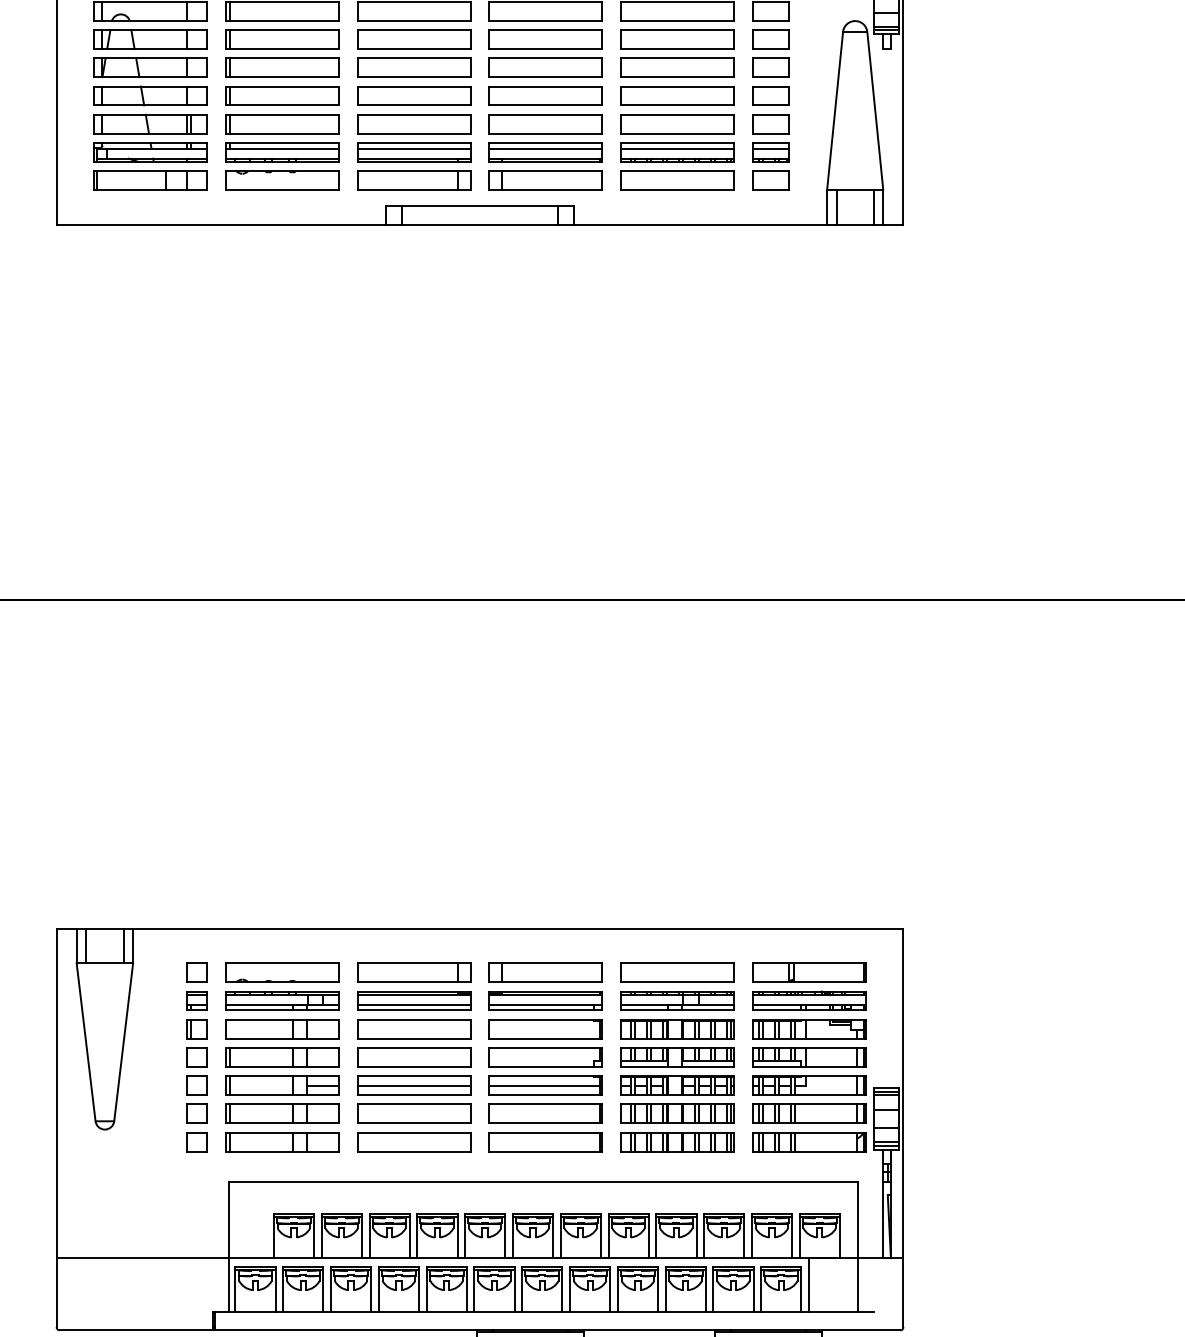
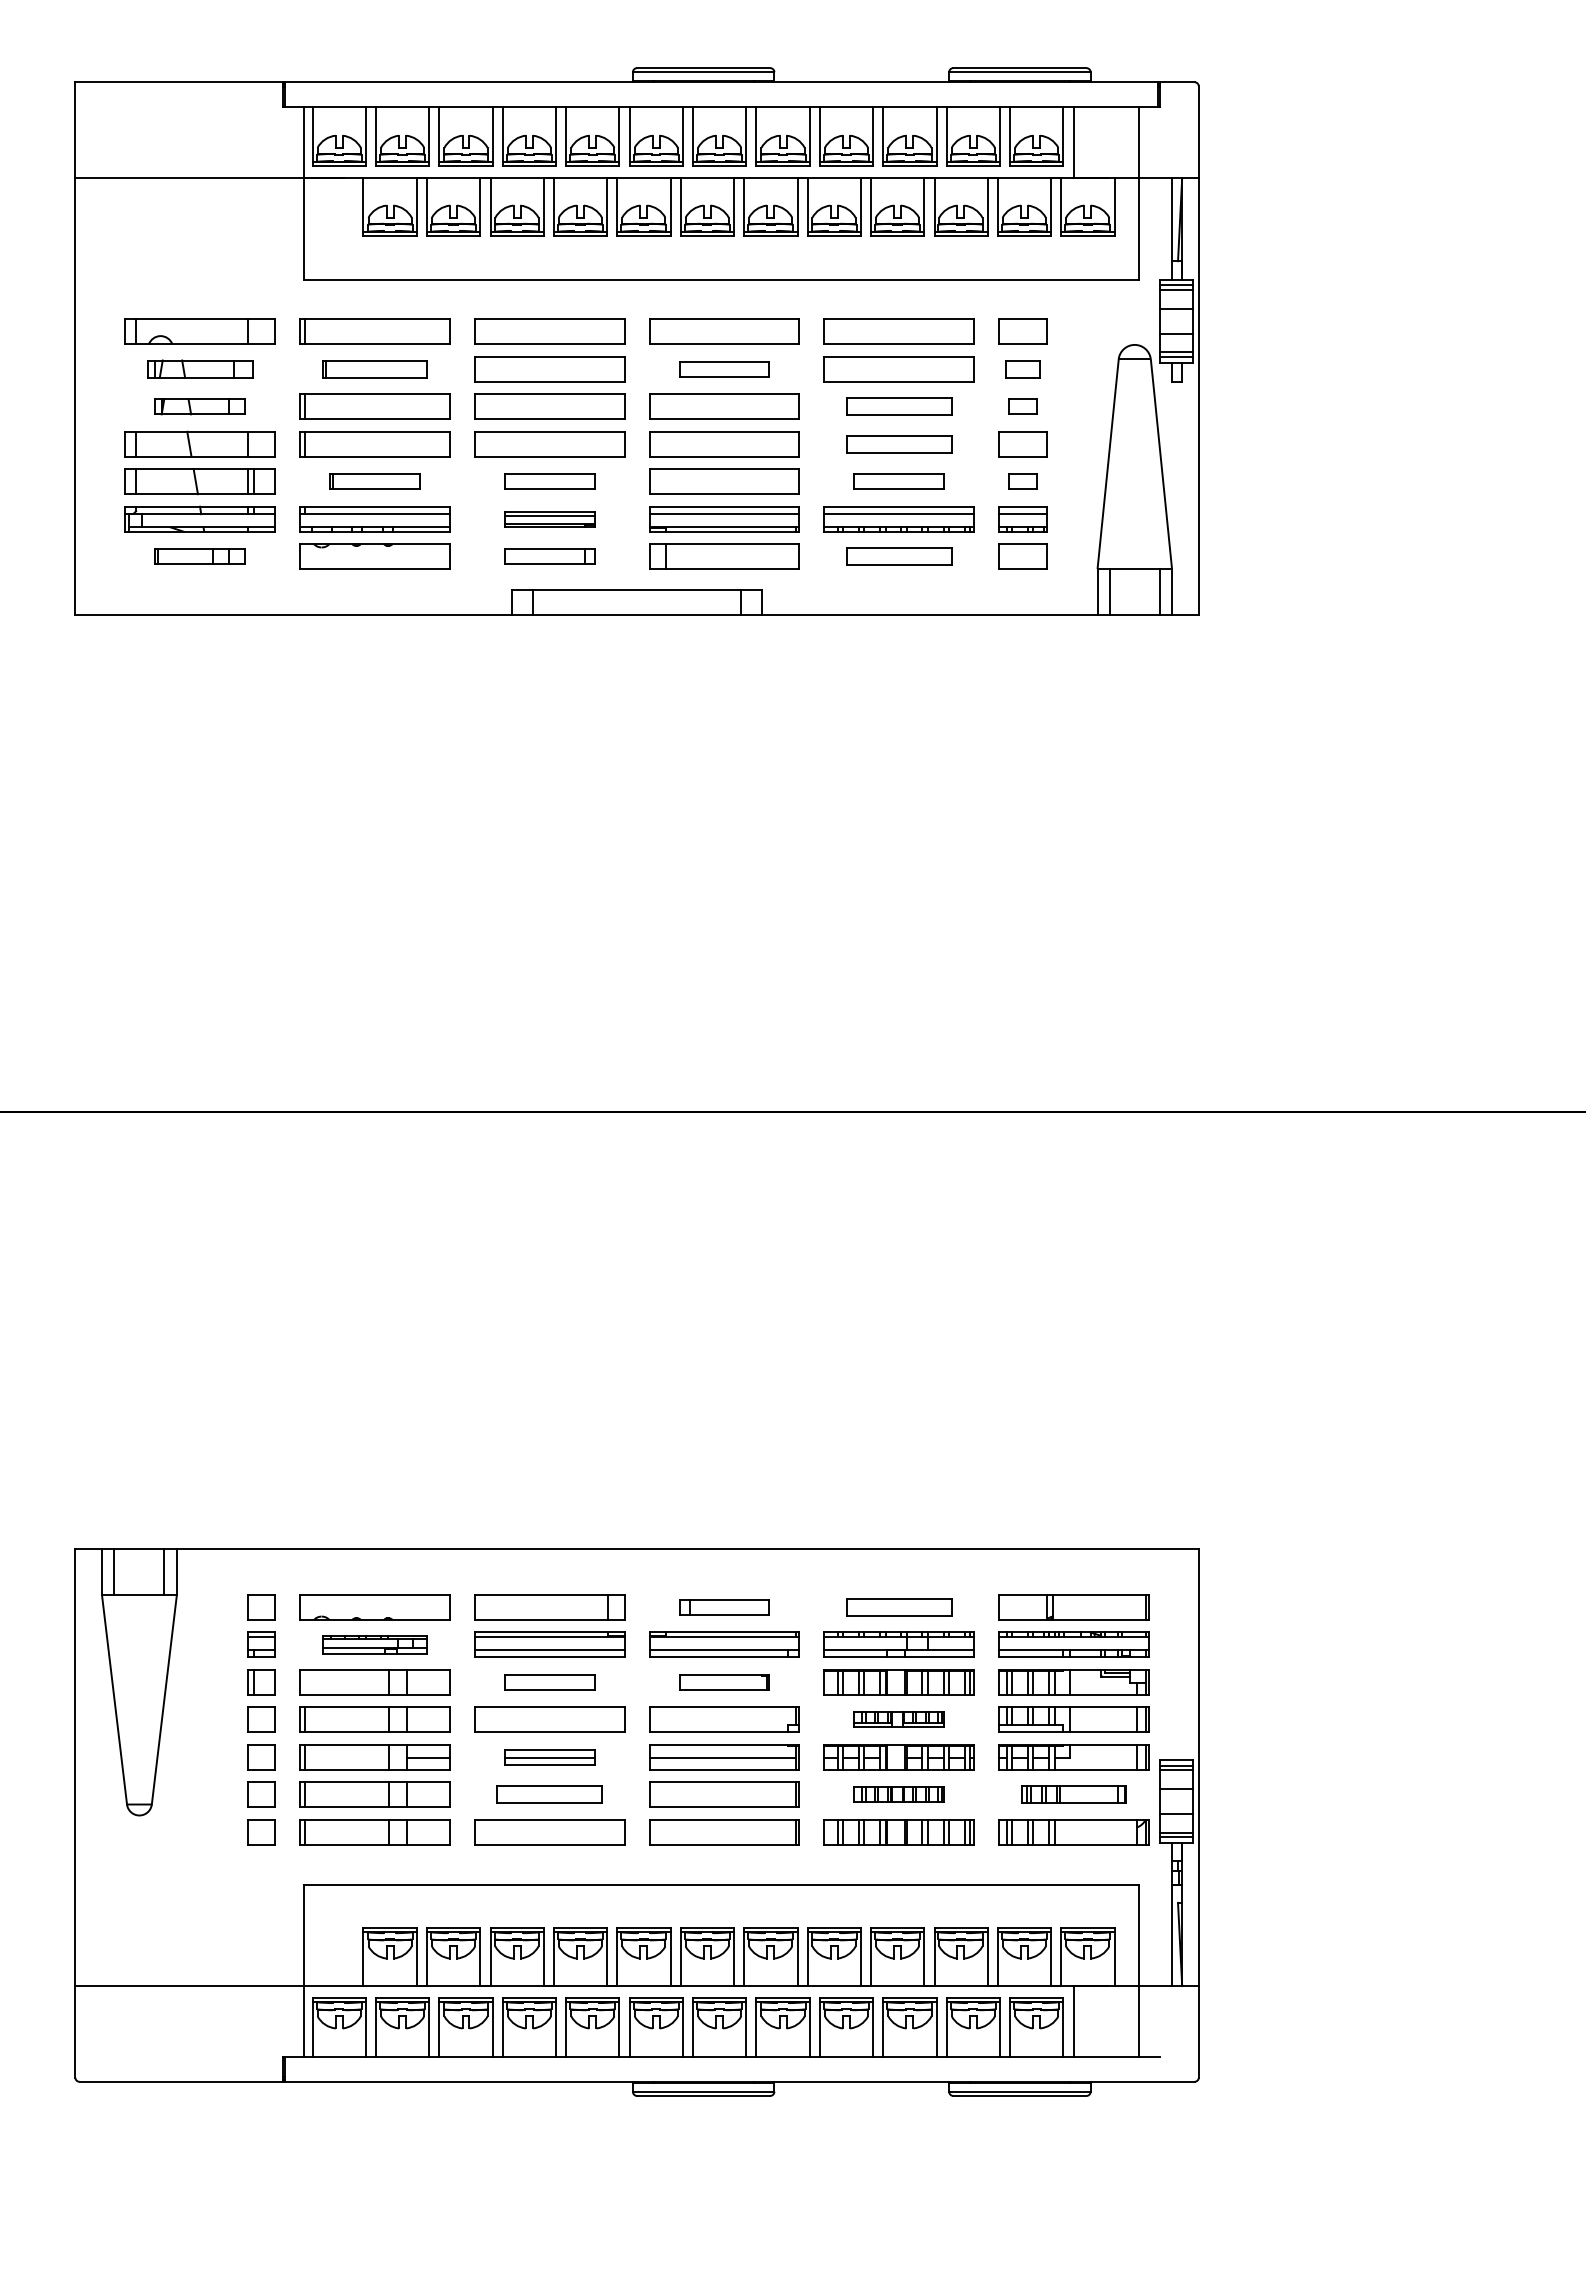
part: (150, 38) -> (199, 368), size x0.7
part: (282, 39) -> (374, 369), size x0.7
part: (545, 39) -> (724, 369), size x0.6
part: (770, 39) -> (1022, 369), size x0.7
part: (150, 67) -> (199, 406), size x0.6
part: (677, 67) -> (898, 406), size x0.7
part: (770, 67) -> (1022, 406), size x0.6
part: (677, 96) -> (898, 444), size x0.7
part: (282, 124) -> (374, 481), size x0.6
part: (414, 124) -> (549, 481), size x0.6
part: (677, 124) -> (898, 481), size x0.6
part: (770, 124) -> (1022, 481), size x0.6
part: (414, 152) -> (549, 519), size x0.6
part: (150, 180) -> (199, 556), size x0.6
part: (414, 180) -> (549, 556), size x0.6
part: (677, 180) -> (898, 556), size x0.7
part: (545, 972) -> (724, 1607), size x0.6
part: (677, 972) -> (898, 1607), size x0.7
part: (282, 1000) -> (374, 1644), size x0.7
part: (414, 1029) -> (549, 1682), size x0.6
part: (545, 1029) -> (724, 1682), size x0.6
part: (677, 1057) -> (898, 1719), size x0.6
part: (414, 1085) -> (549, 1757), size x0.6
part: (414, 1113) -> (549, 1794), size x0.7
part: (677, 1113) -> (898, 1794), size x0.6
part: (808, 1113) -> (1073, 1794), size x0.7

